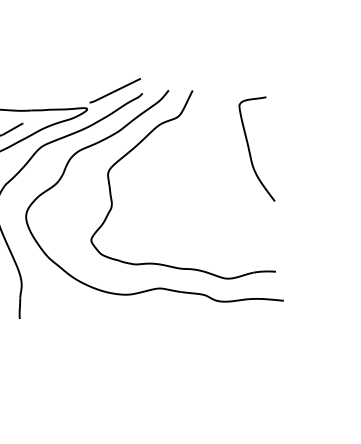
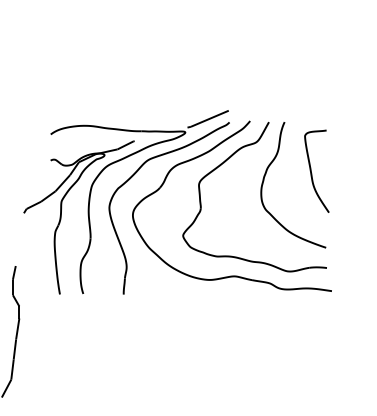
curve: (193, 157) -> (266, 174), added

